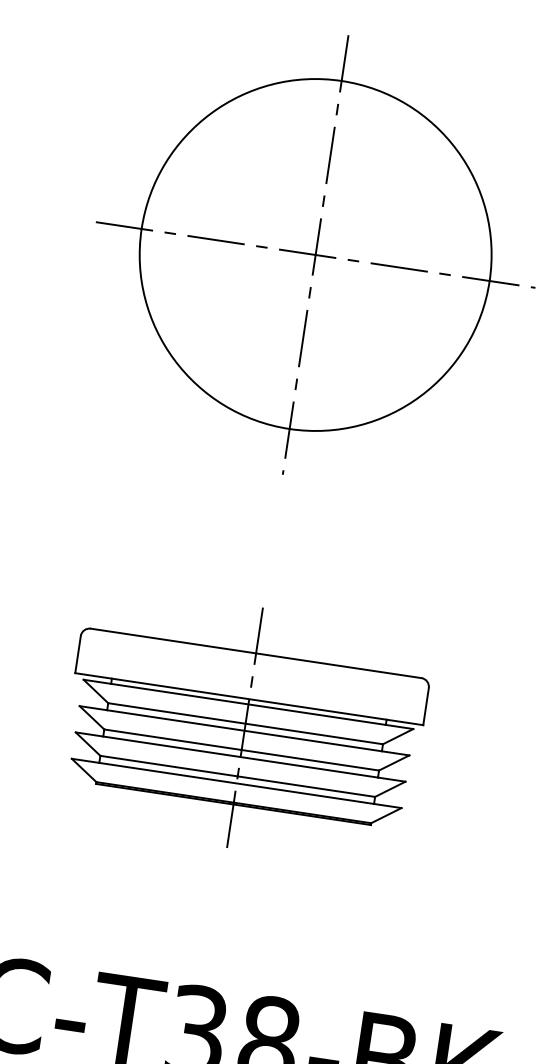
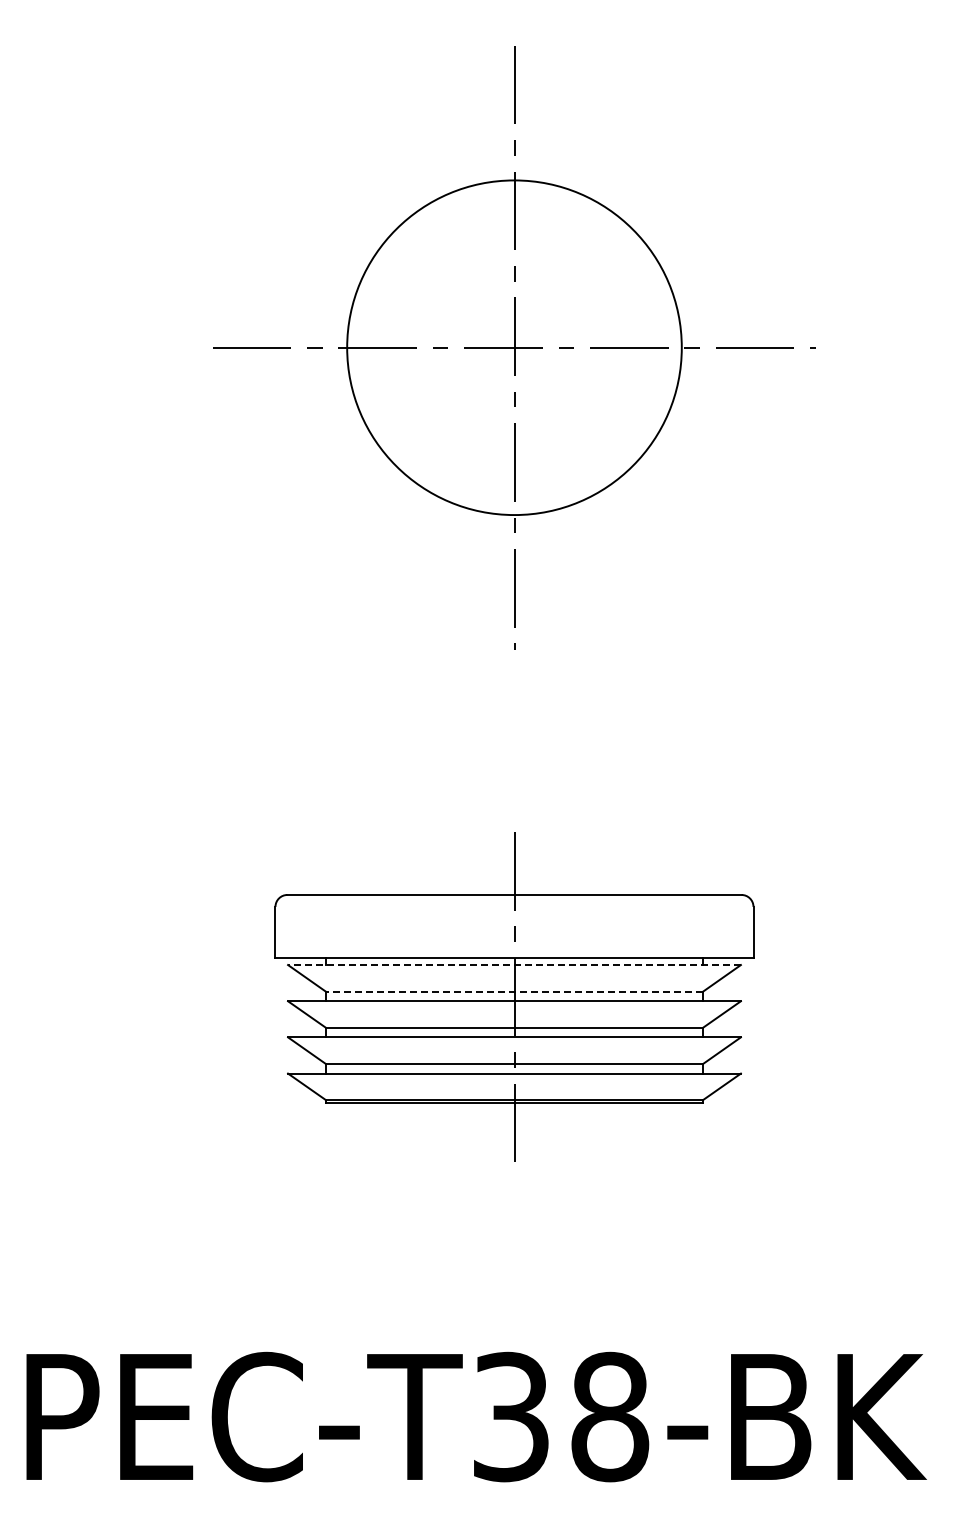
circle: (315, 254) -> (514, 347), size x0.7
line: (247, 704) -> (513, 965), solid -> dashed
line: (245, 723) -> (514, 991), solid -> dashed

